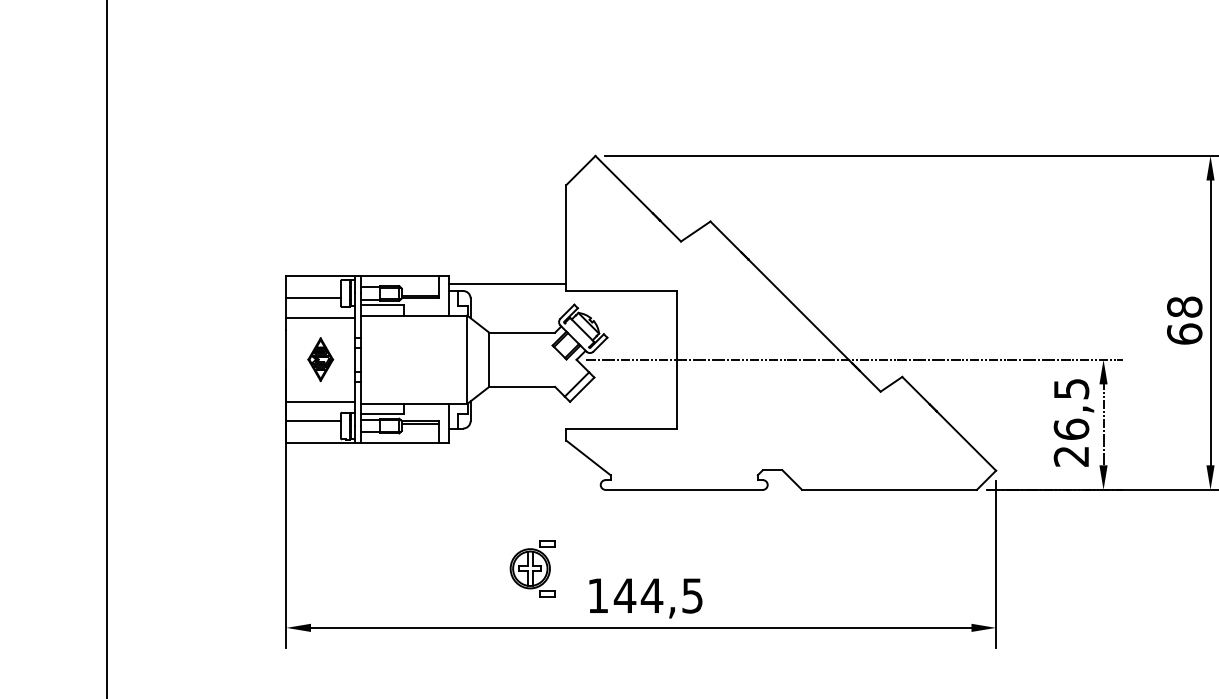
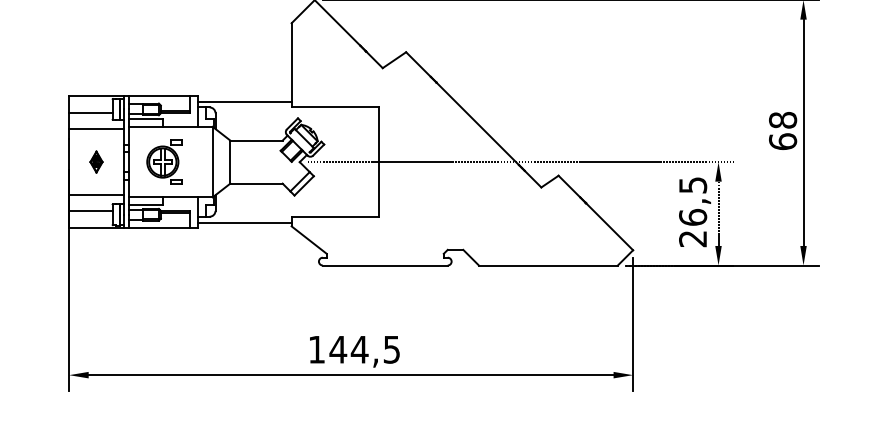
part: (320, 359) -> (96, 161), size x0.62
line: (507, 435) -> (244, 222), added
part: (532, 568) -> (164, 161), moved

